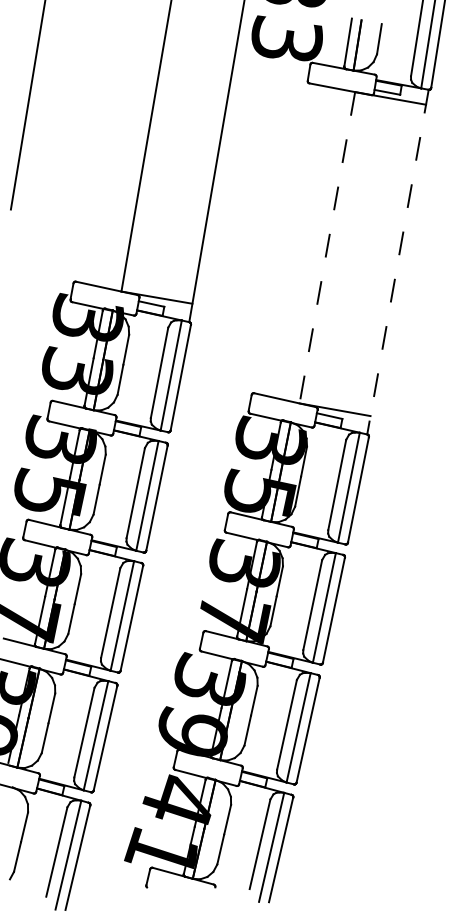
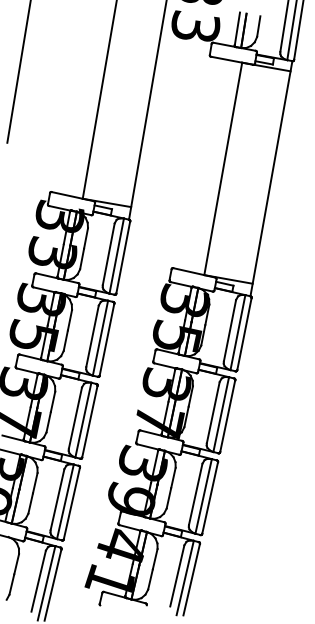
line: (327, 247) -> (223, 168), dashed -> solid
line: (398, 263) -> (271, 179), dashed -> solid

